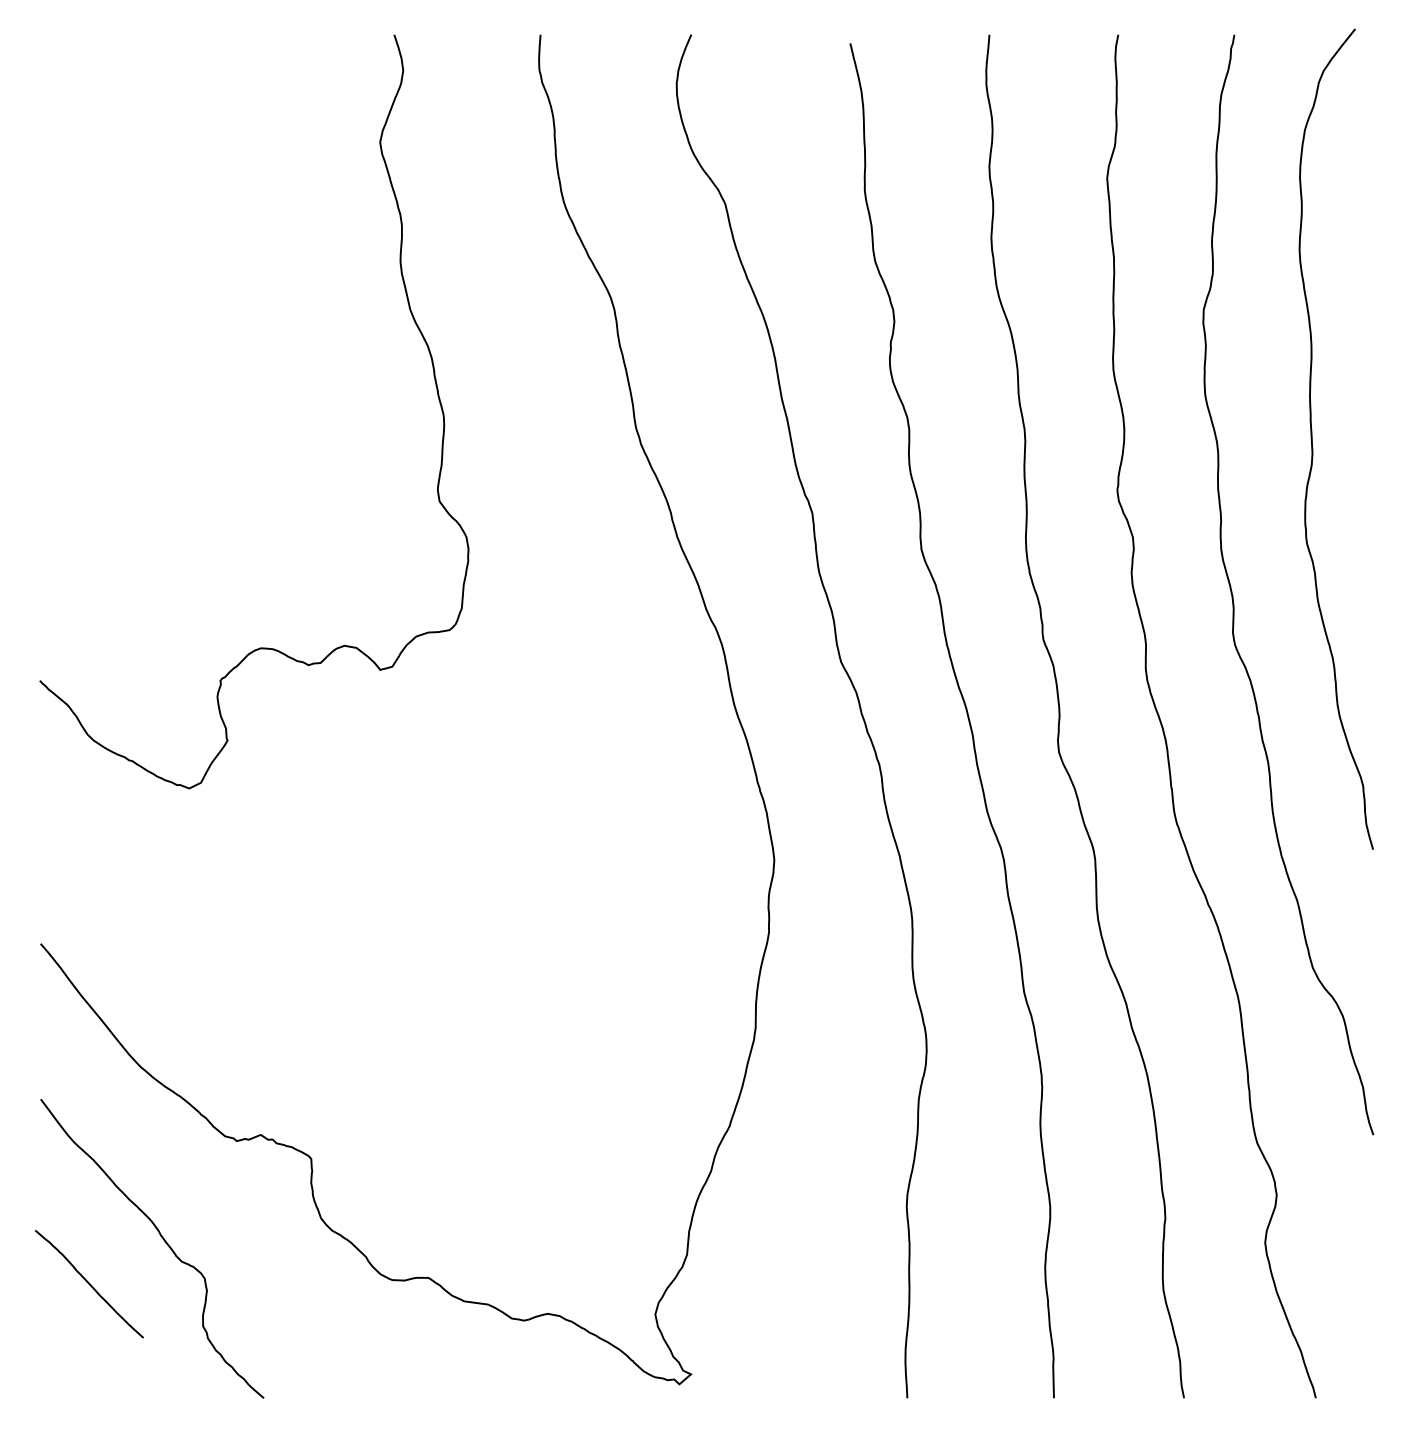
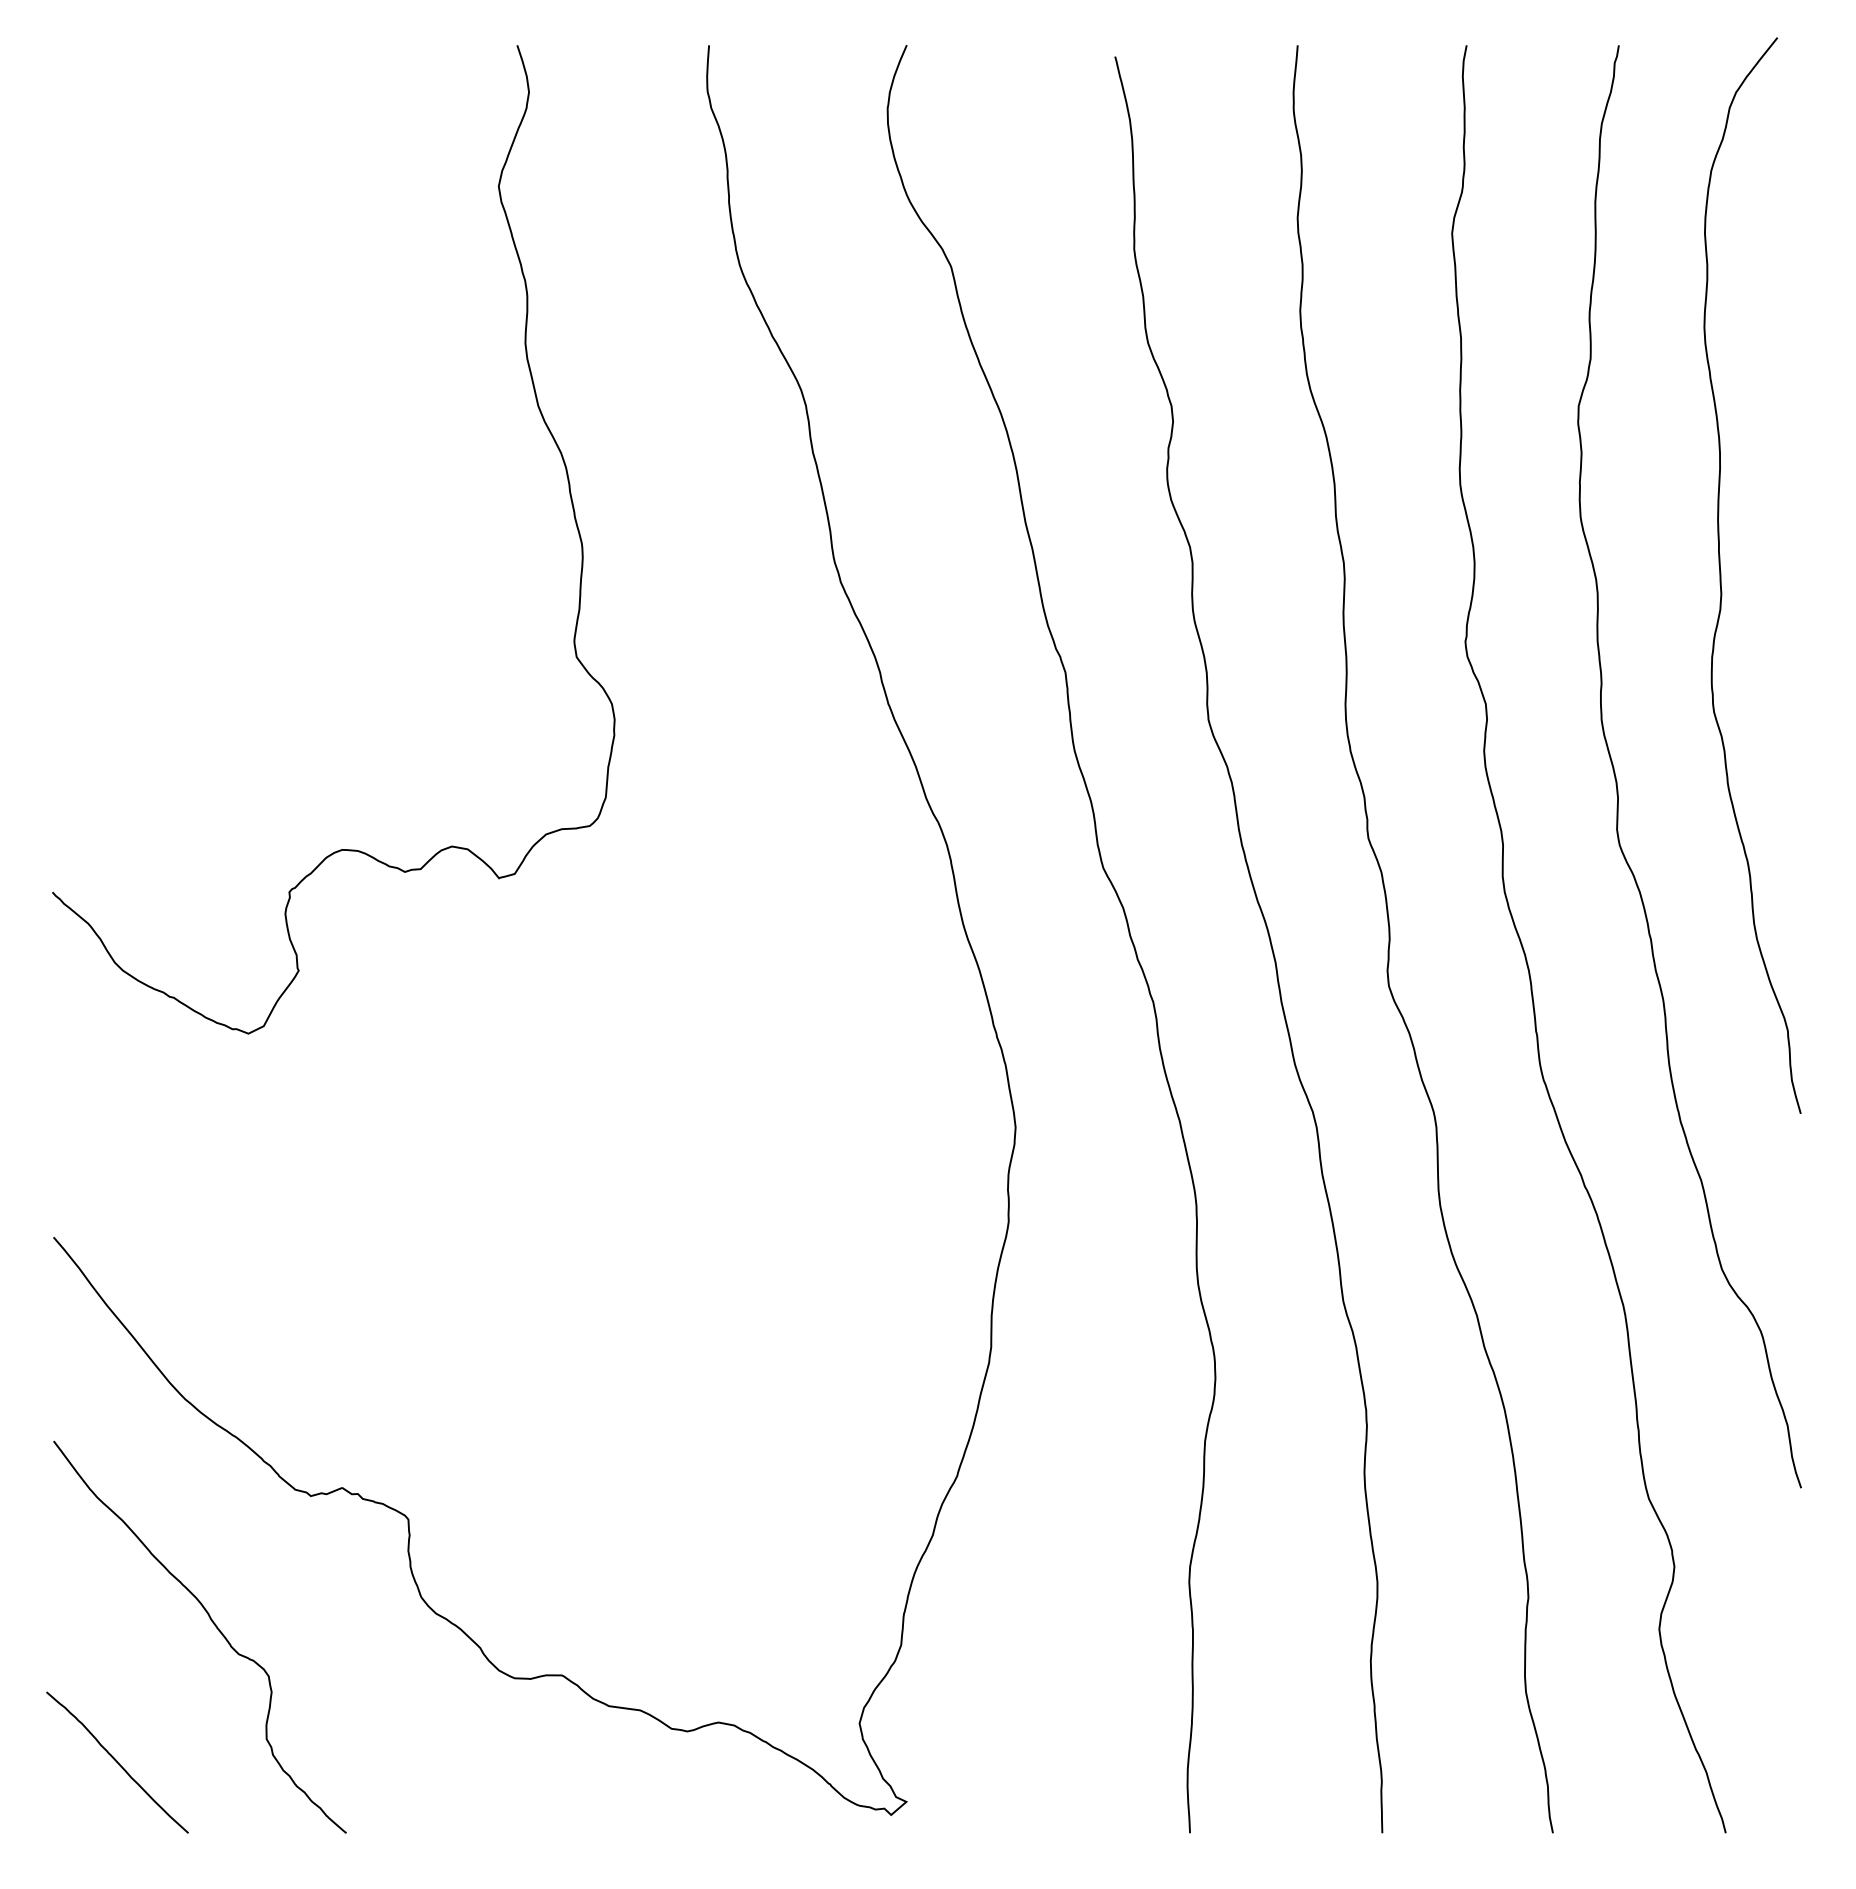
curve: (89, 1284) -> (117, 1762), moved

